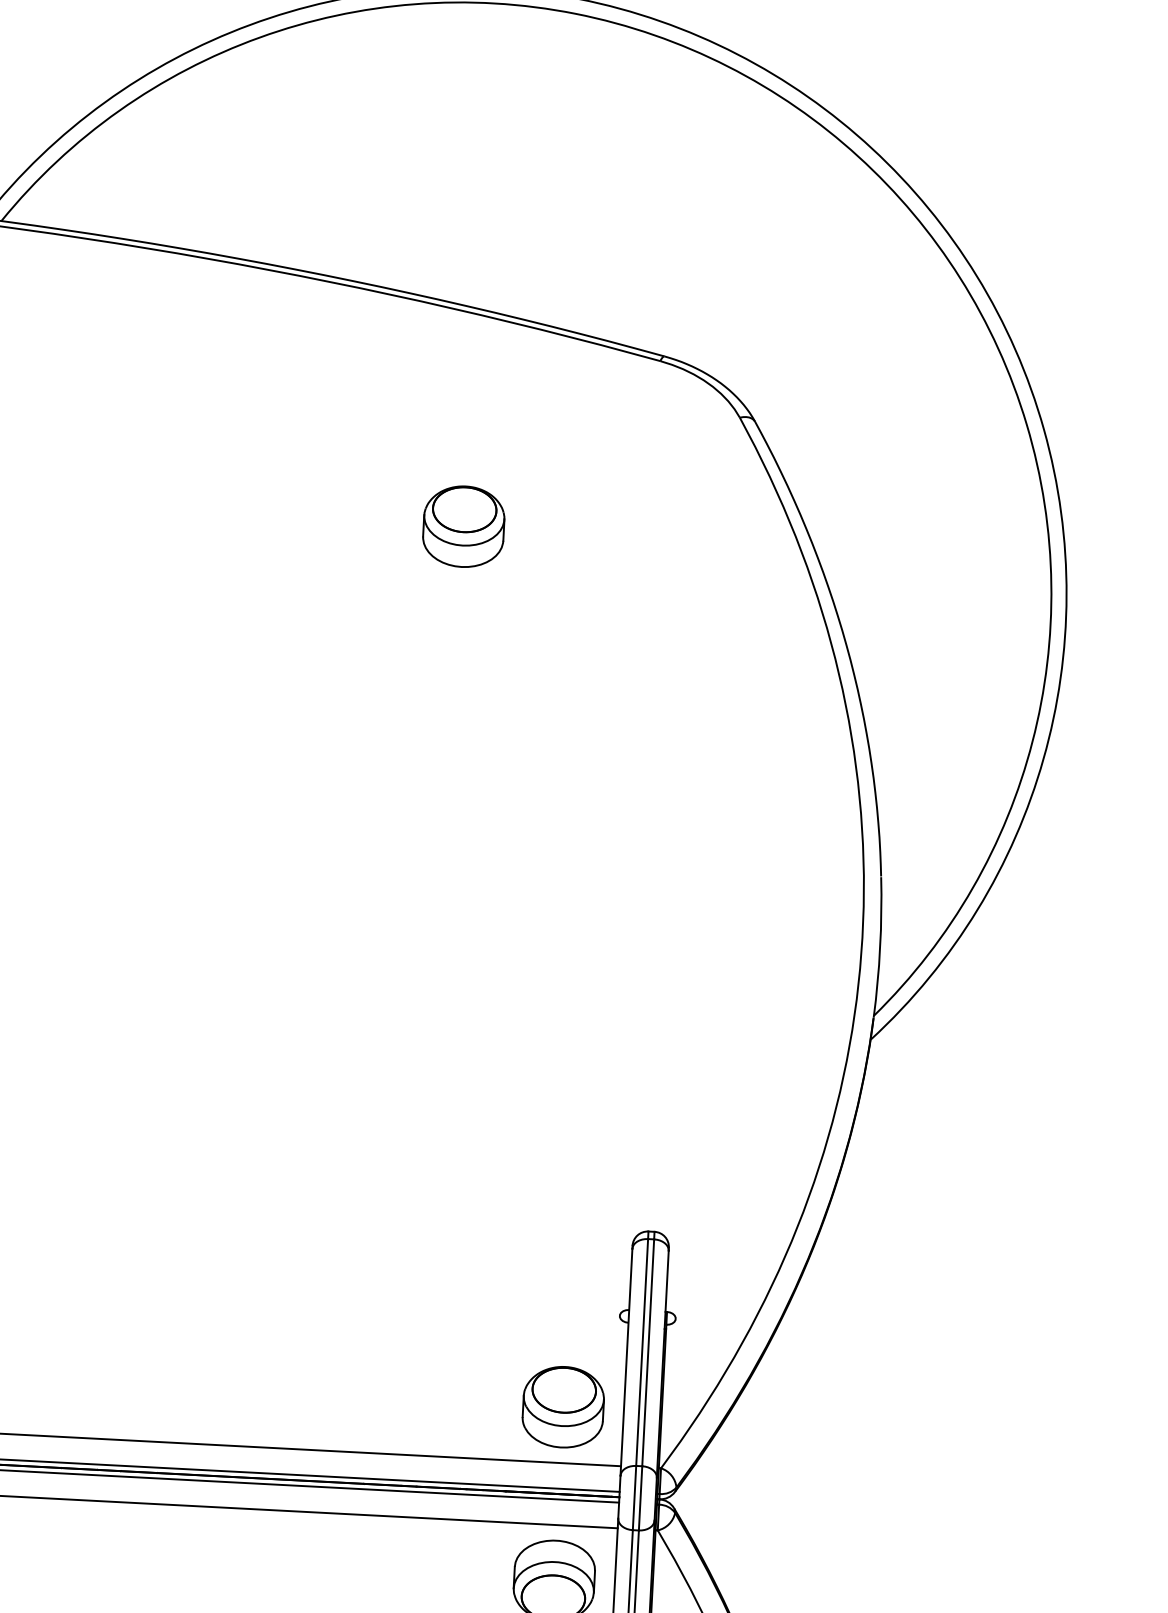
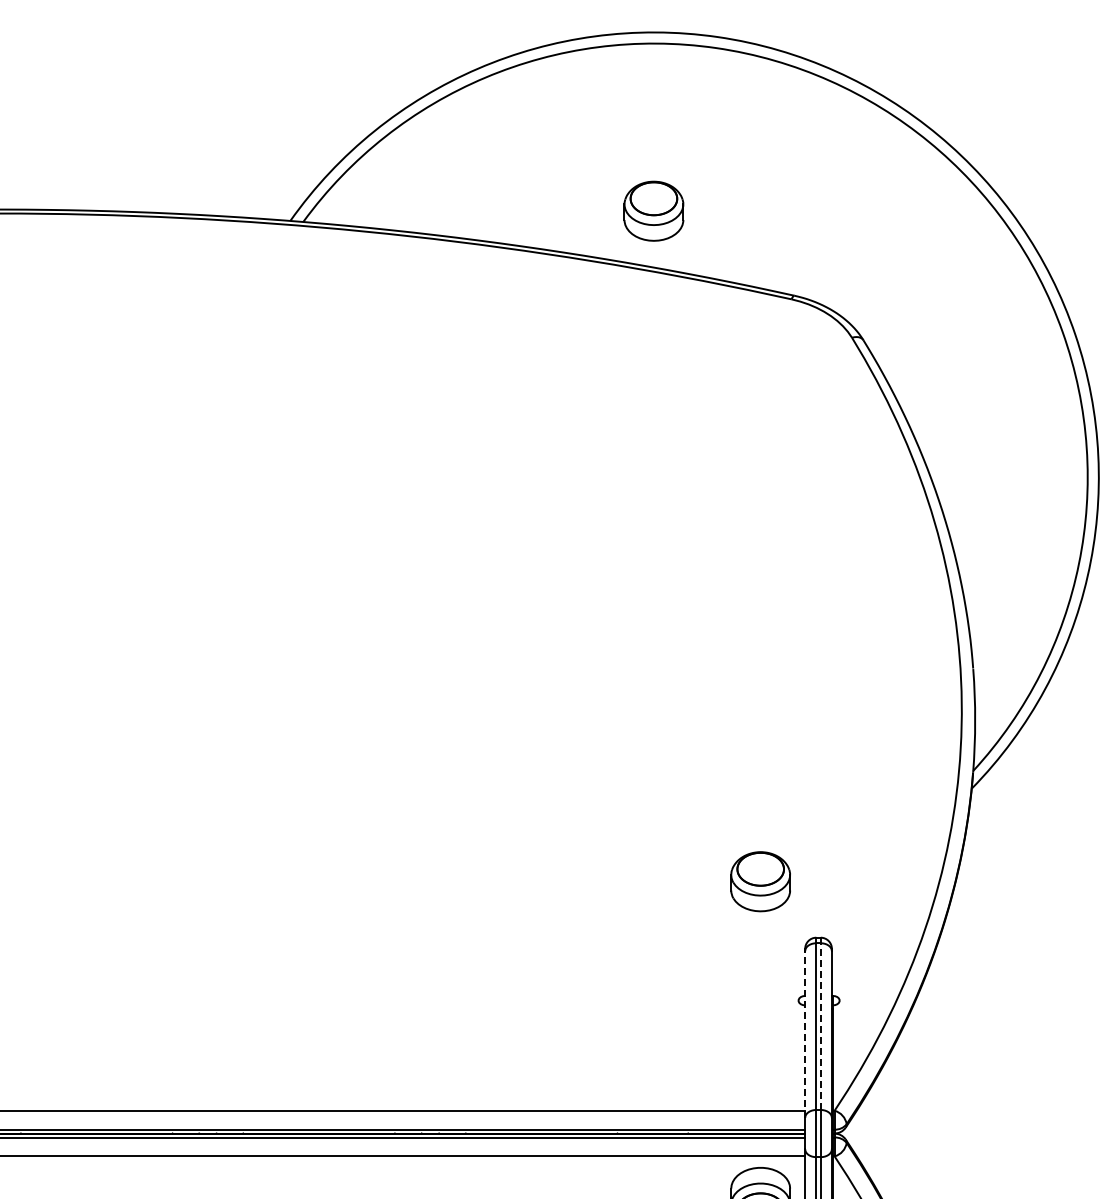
part: (463, 525) -> (653, 210), moved
line: (647, 1352) -> (820, 1026), solid -> dashed
line: (626, 1361) -> (805, 1033), solid -> dashed
part: (563, 1406) -> (760, 881), moved

